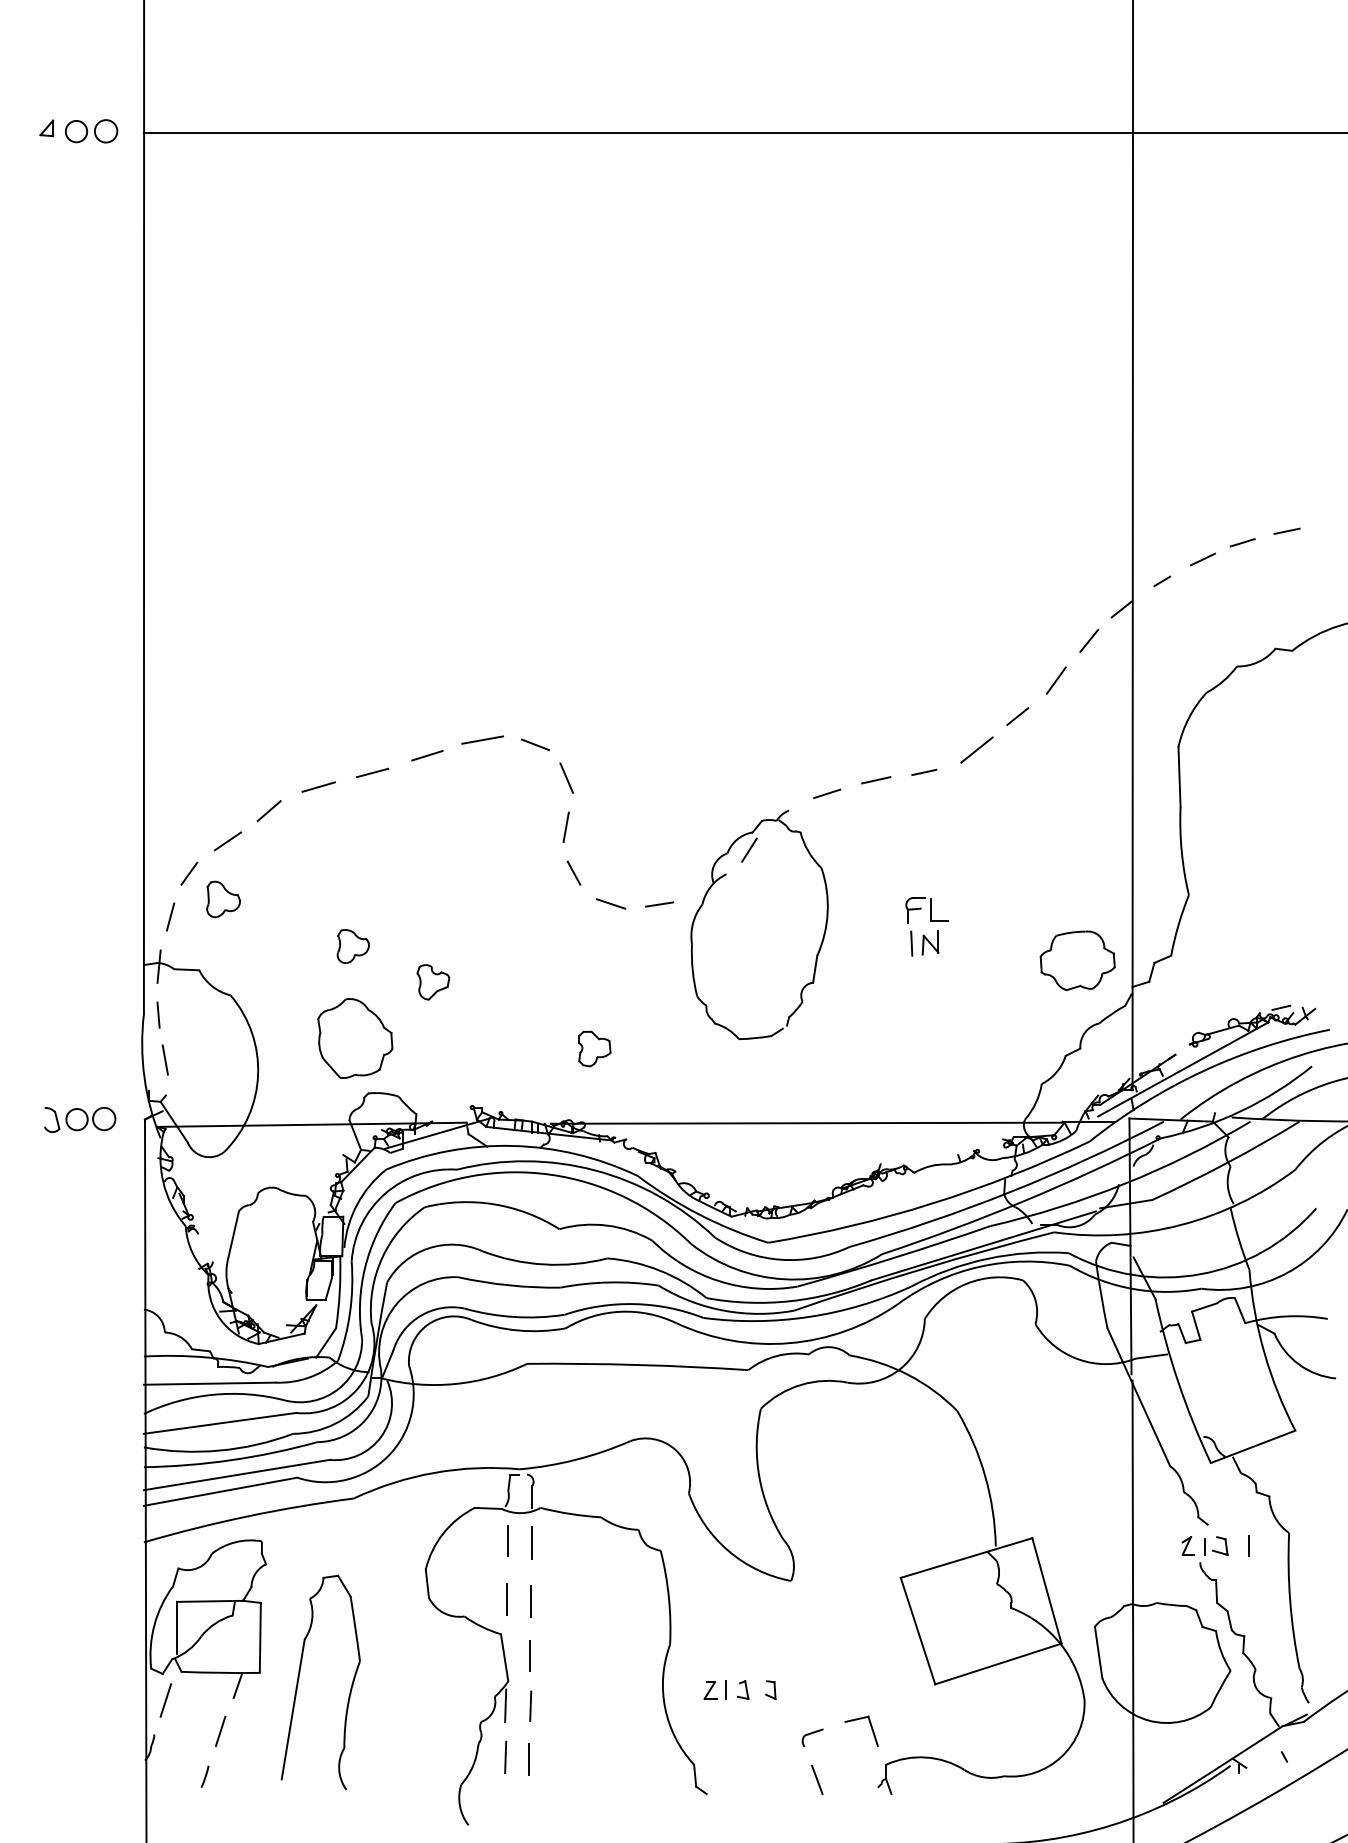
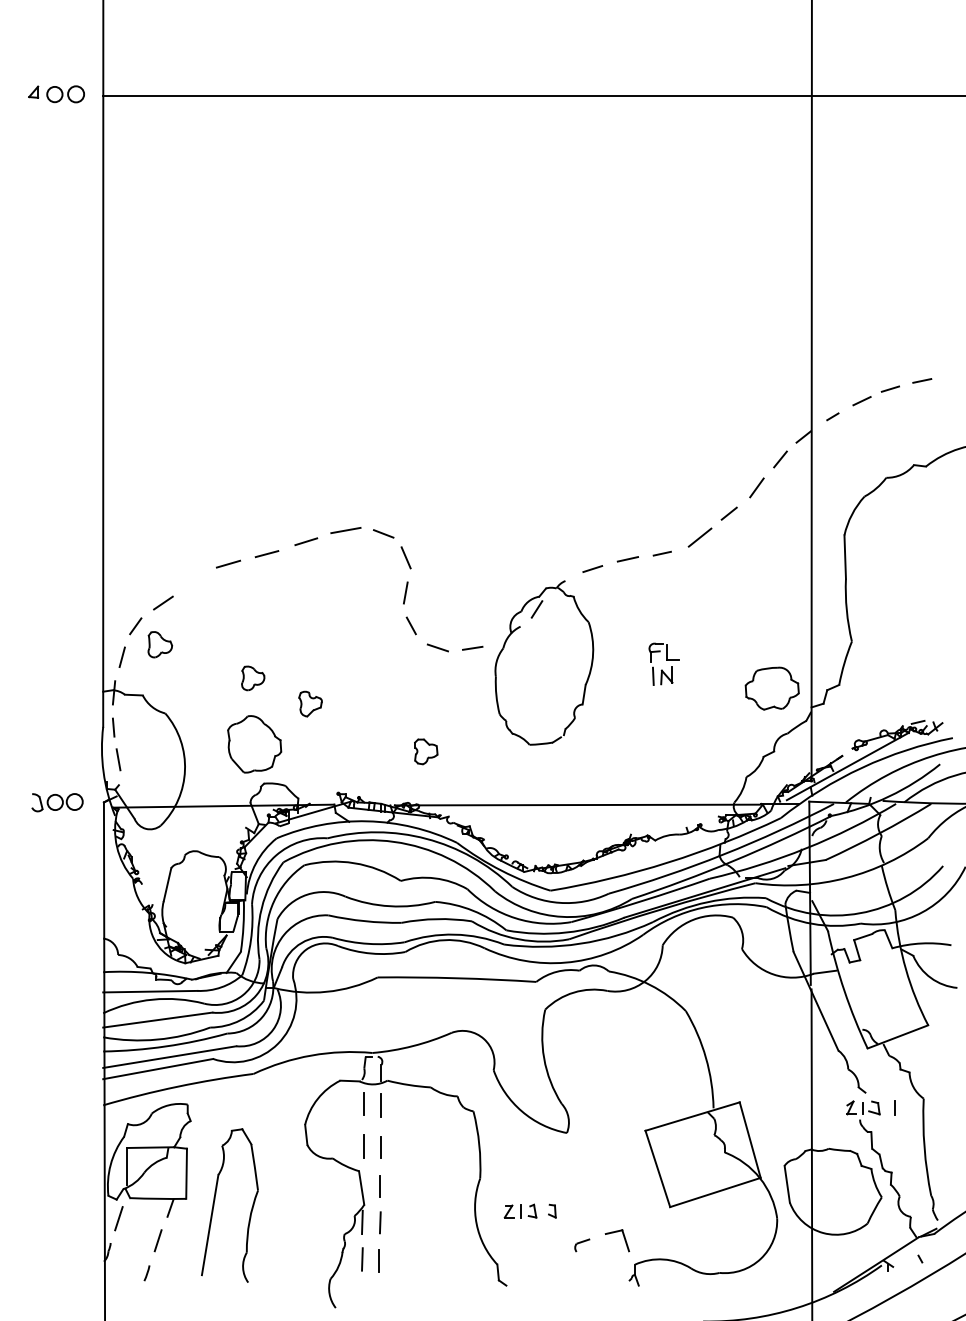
line: (268, 811) -> (192, 581), removed
line: (817, 1779) -> (585, 1275), removed

